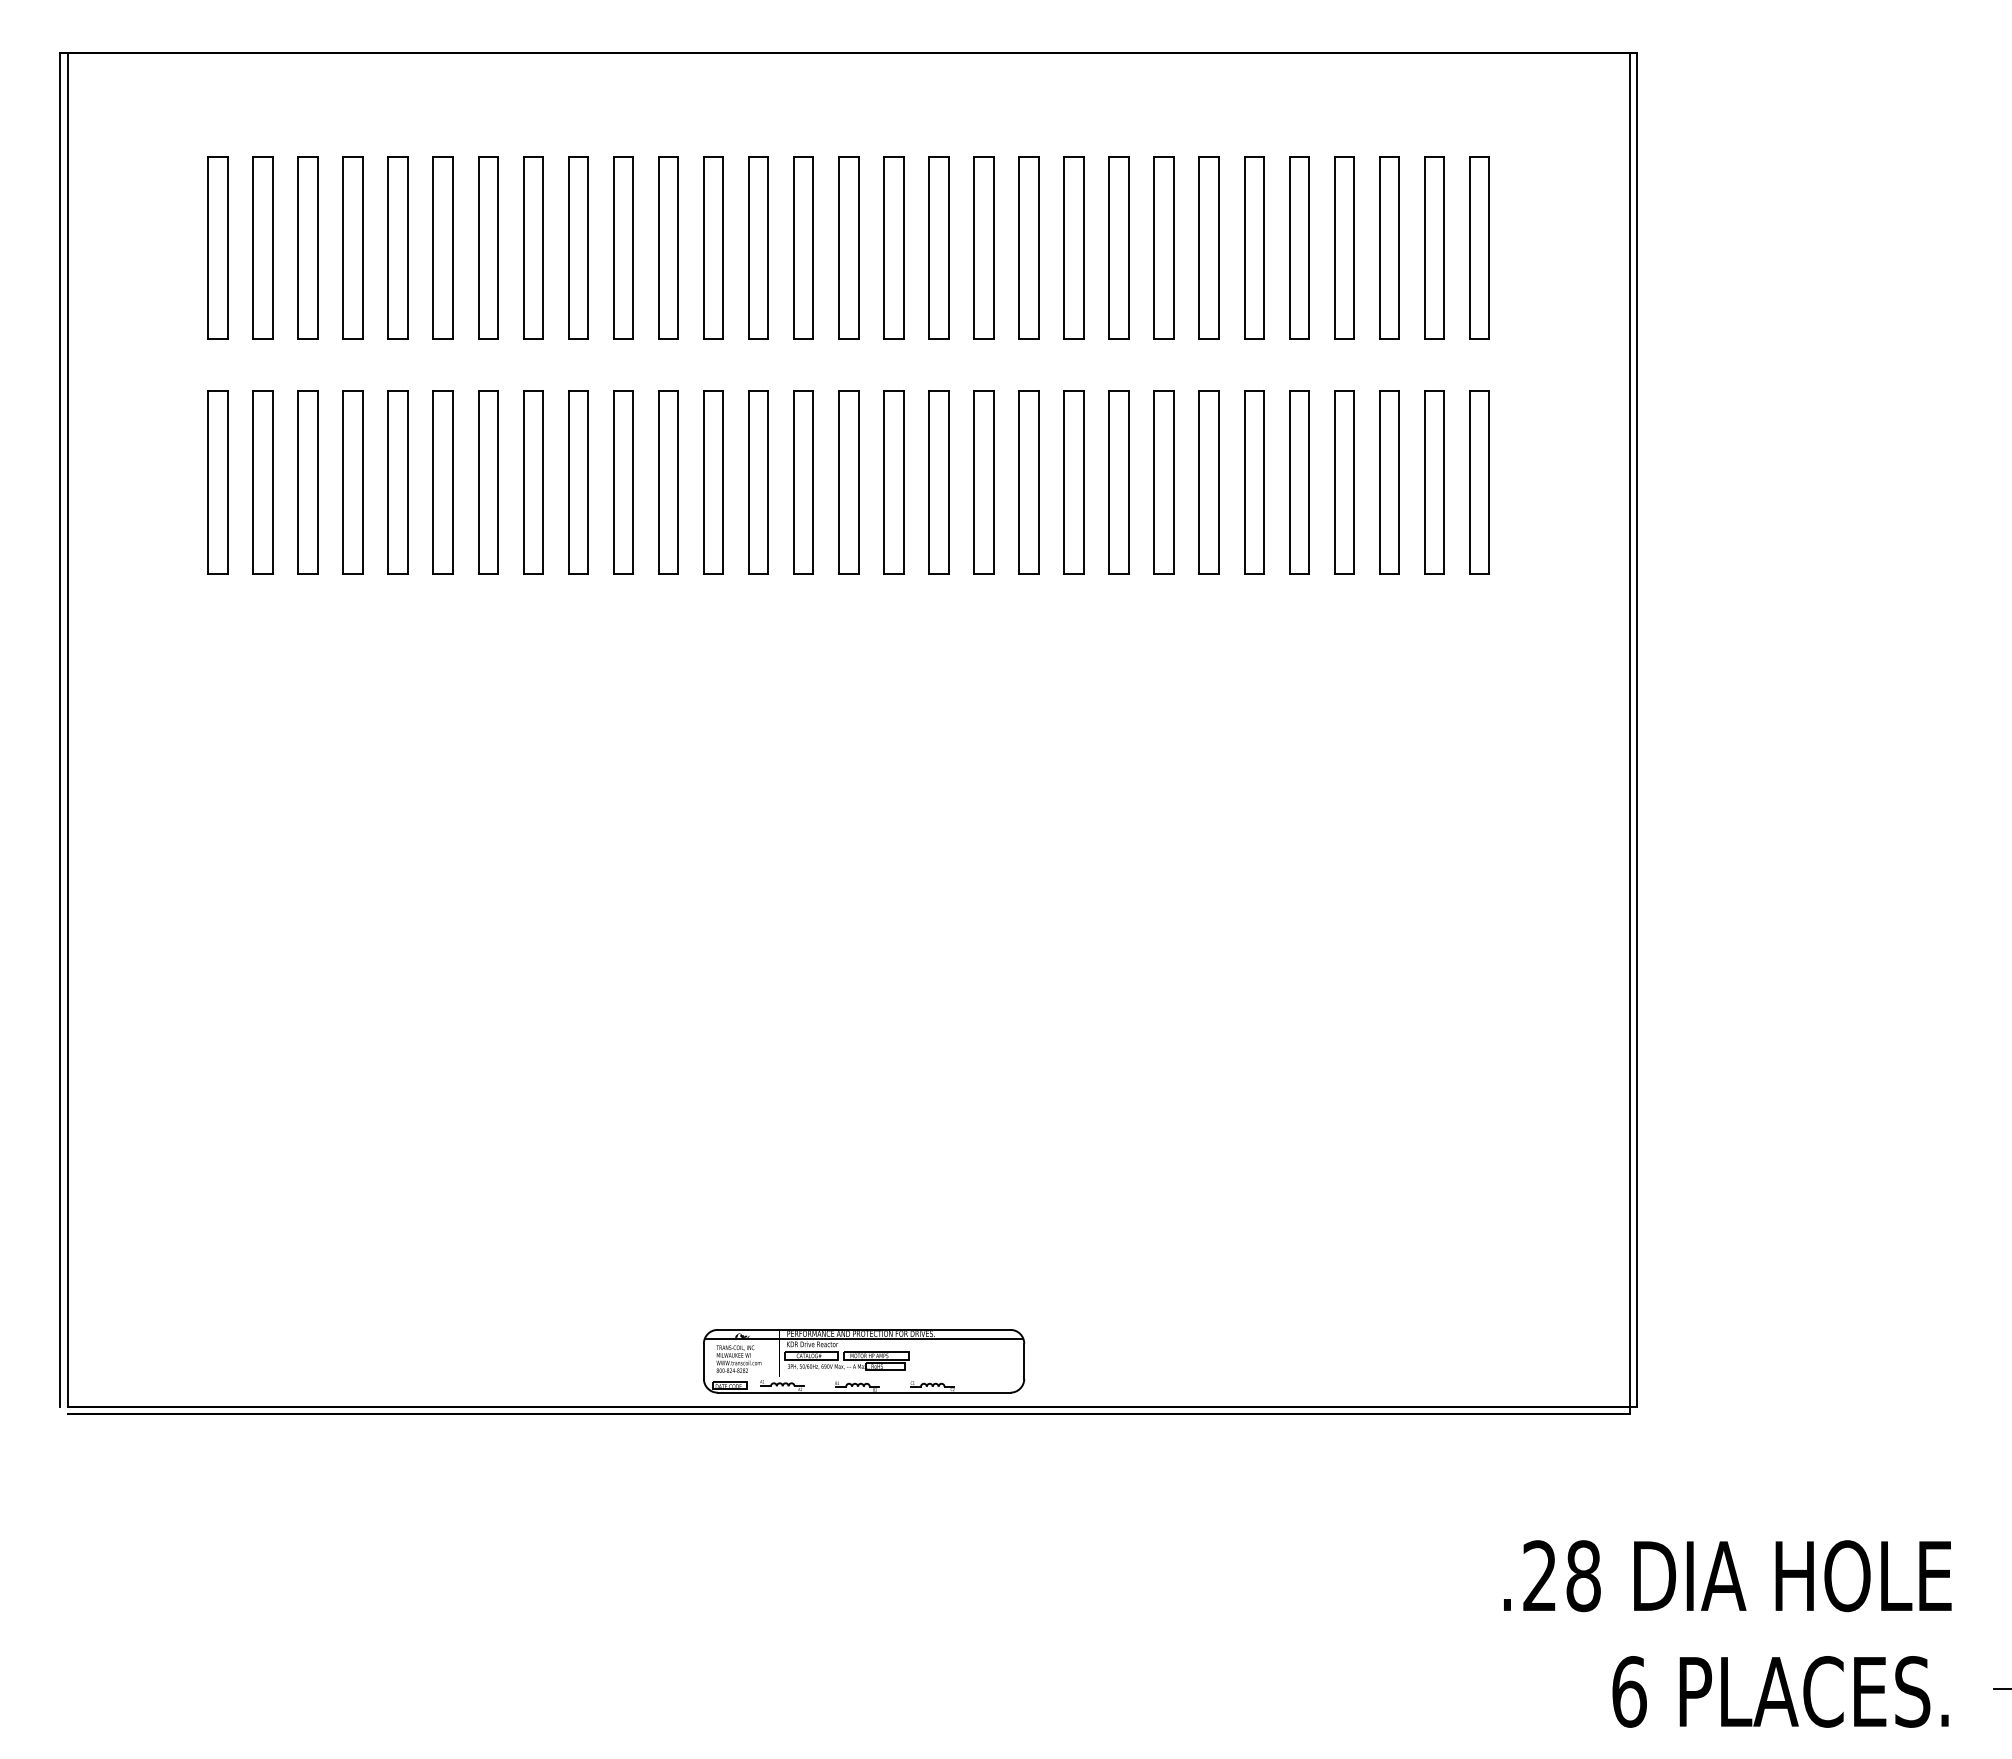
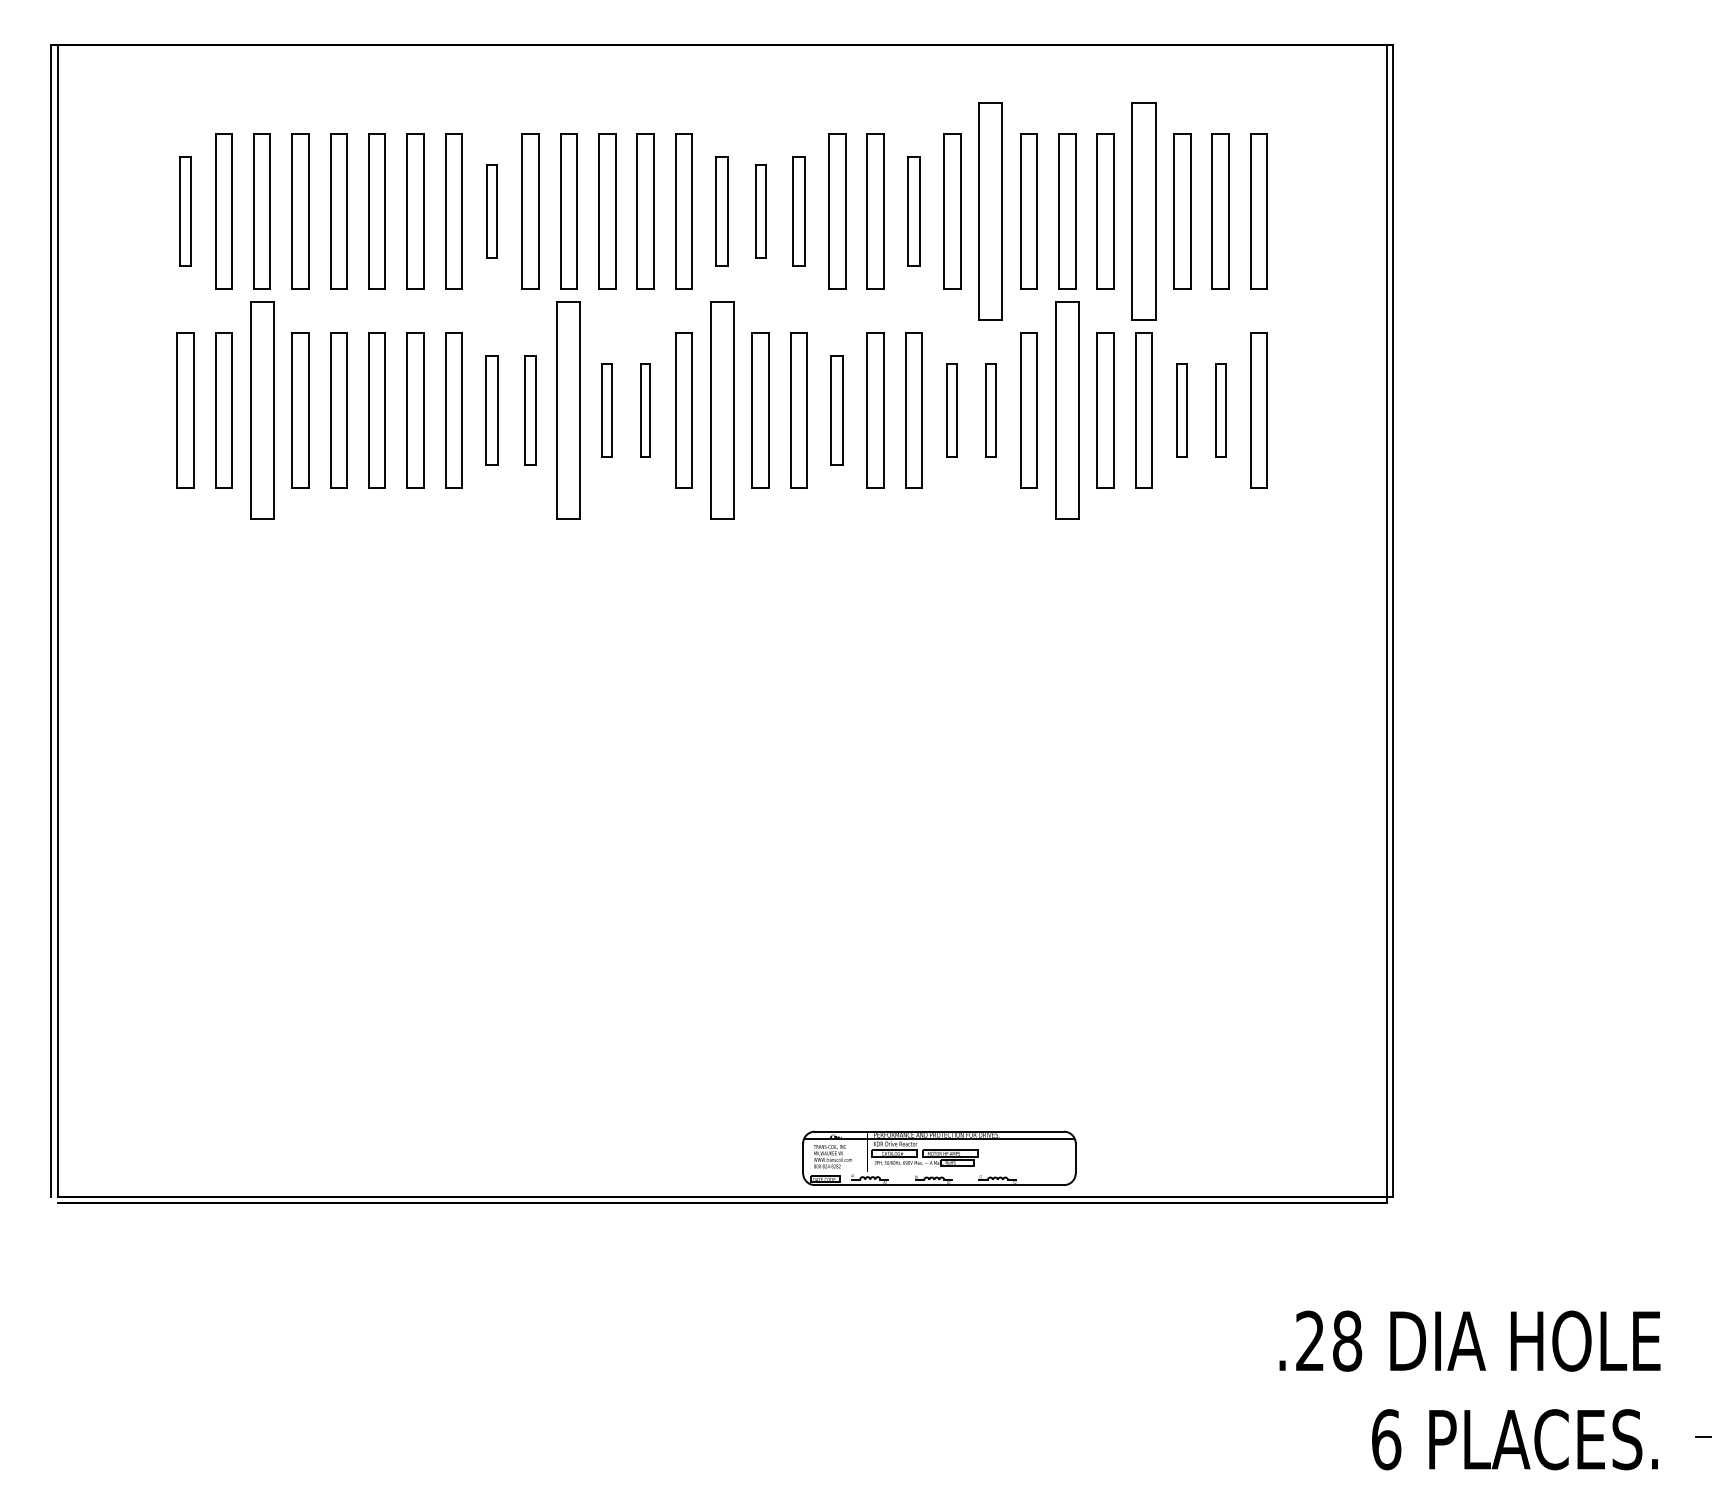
part: (217, 247) -> (185, 210), size x0.7
part: (578, 247) -> (492, 210), size x0.6
part: (848, 247) -> (721, 210), size x0.7
part: (893, 247) -> (760, 210), size x0.6
part: (938, 247) -> (798, 210), size x0.7
part: (1073, 247) -> (913, 210), size x0.7
part: (1163, 247) -> (990, 210), size x1.4
part: (1344, 247) -> (1143, 210), size x1.4
part: (307, 482) -> (261, 410), size x1.4
part: (578, 482) -> (492, 410), size x0.7
part: (623, 482) -> (530, 410), size x0.7
part: (668, 482) -> (568, 410), size x1.4
part: (713, 482) -> (607, 410), size x0.6
part: (758, 482) -> (645, 410), size x0.6
part: (848, 482) -> (721, 410), size x1.4
part: (983, 482) -> (836, 410), size x0.7
part: (1118, 482) -> (951, 410), size x0.6
part: (1163, 482) -> (990, 410), size x0.6
part: (1254, 482) -> (1067, 410), size x1.4
part: (1389, 482) -> (1182, 410), size x0.6
part: (1434, 482) -> (1220, 410), size x0.6
part: (864, 1361) -> (939, 1158), moved

